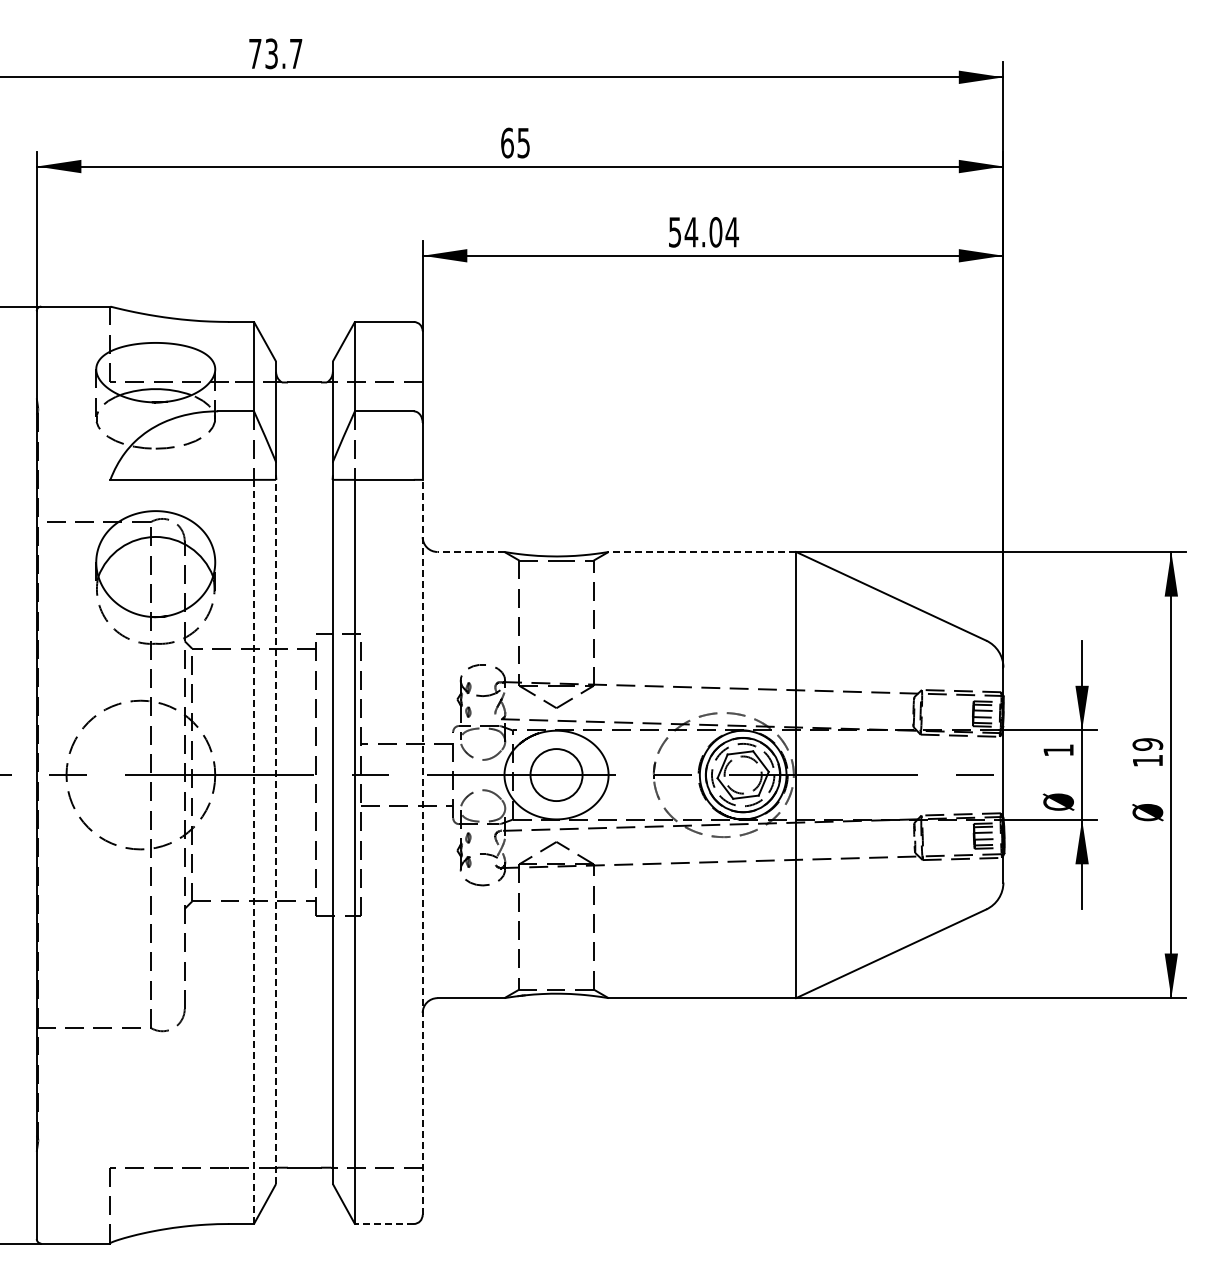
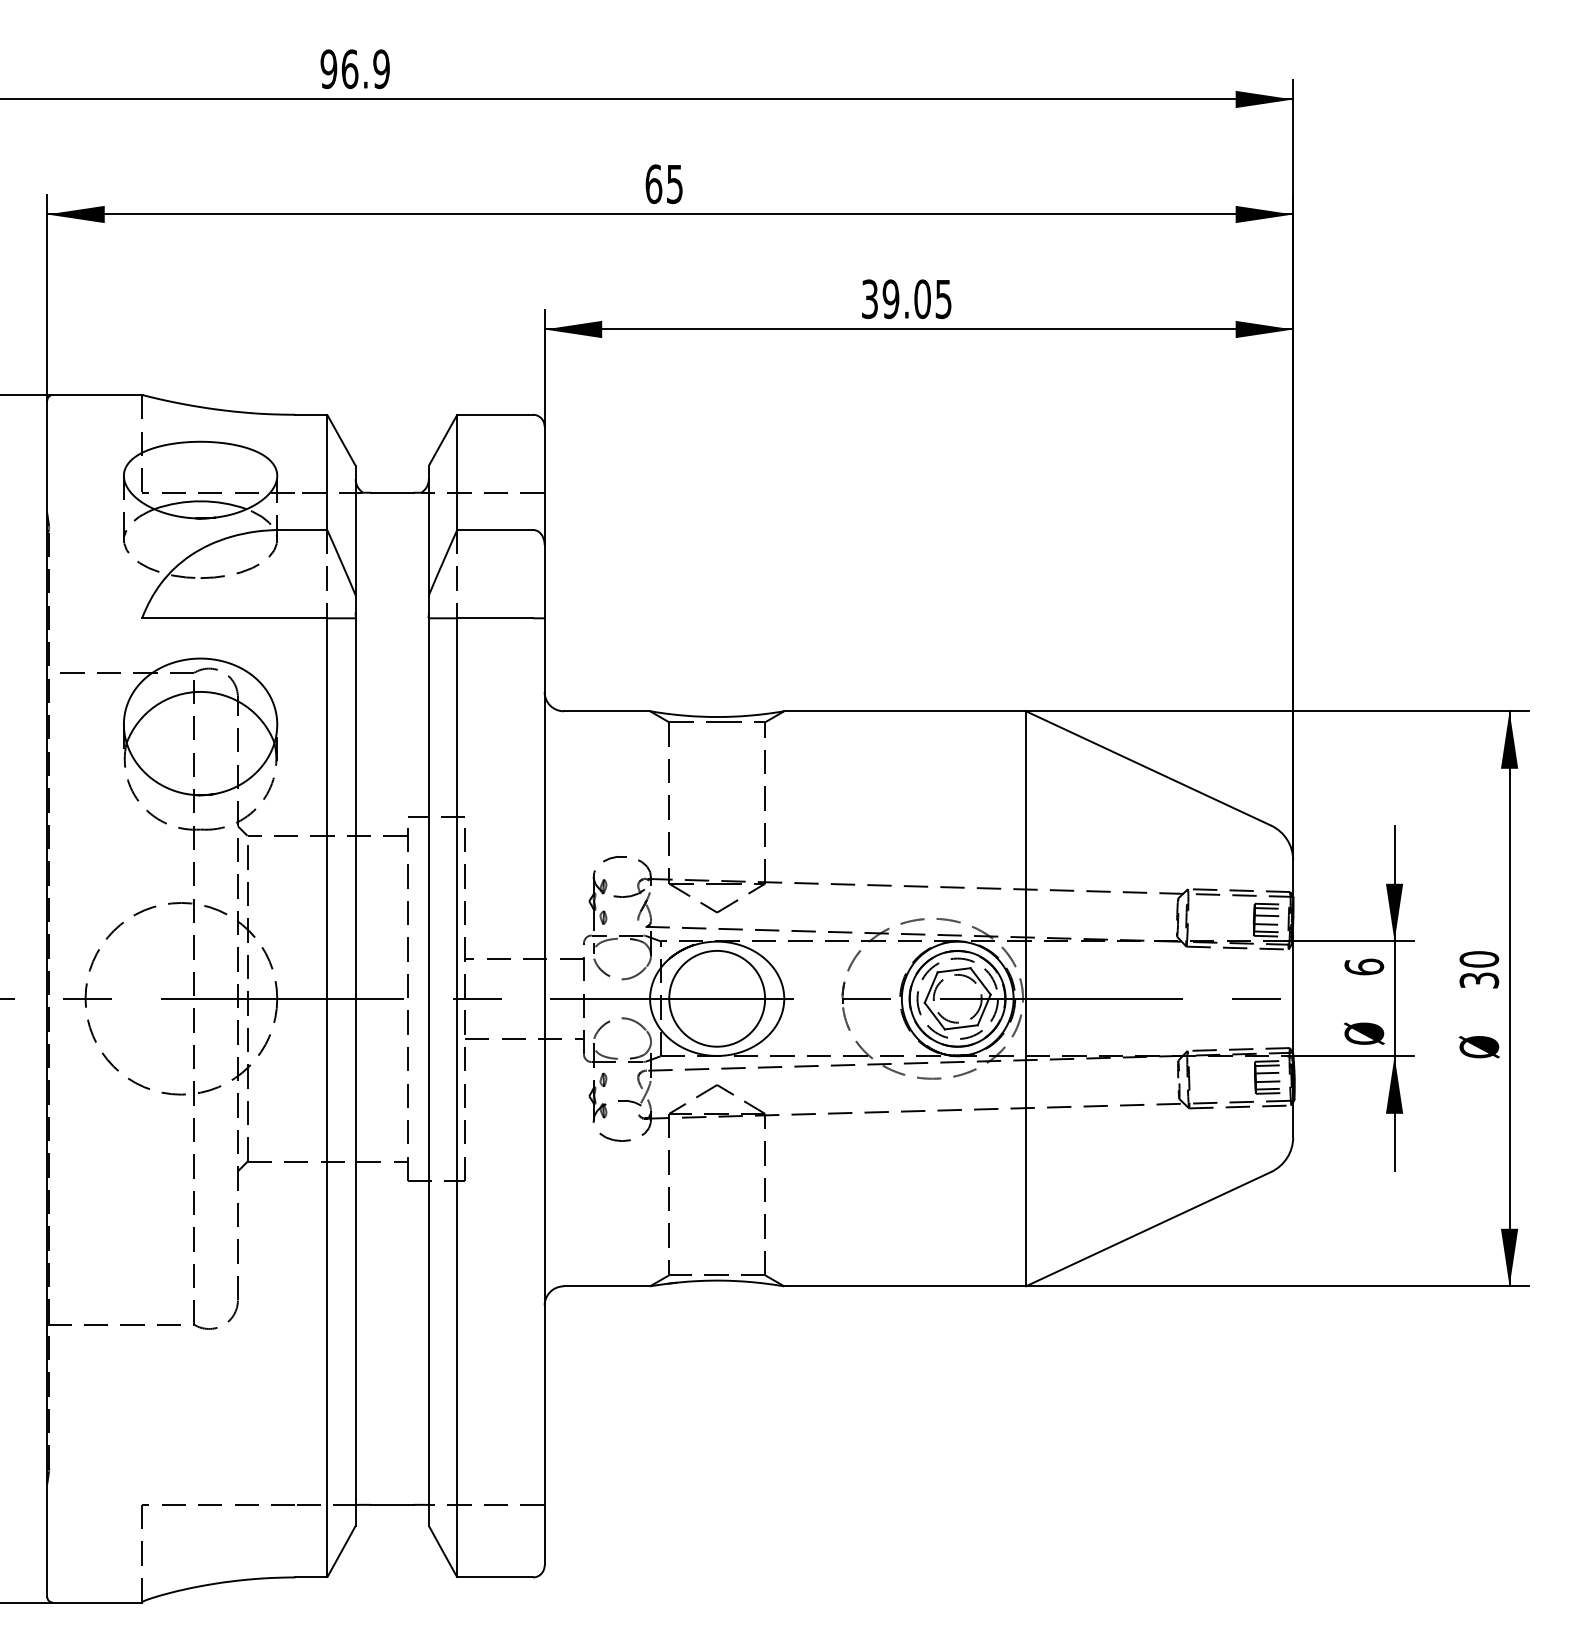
text: (275, 53) -> (354, 68), 73.7 -> 96.9
text: (704, 232) -> (907, 299), 54.04 -> 39.05
line: (470, 551) -> (606, 710), dashed -> solid
line: (701, 551) -> (904, 710), dashed -> solid
text: (1058, 750) -> (1364, 967), 1 -> 6
text: (1147, 752) -> (1478, 969), 19 -> 30
circle: (556, 774) -> (717, 998), size x1.43
line: (276, 831) -> (356, 1071), dashed -> solid
line: (422, 846) -> (544, 1090), dashed -> solid
line: (254, 851) -> (327, 1097), dashed -> solid
line: (383, 1224) -> (494, 1578), dashed -> solid

